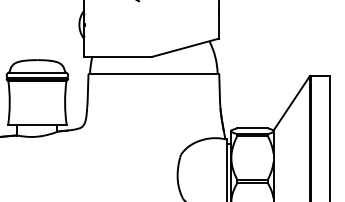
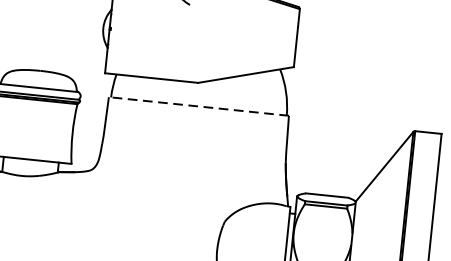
line: (153, 73) -> (198, 105), solid -> dashed

